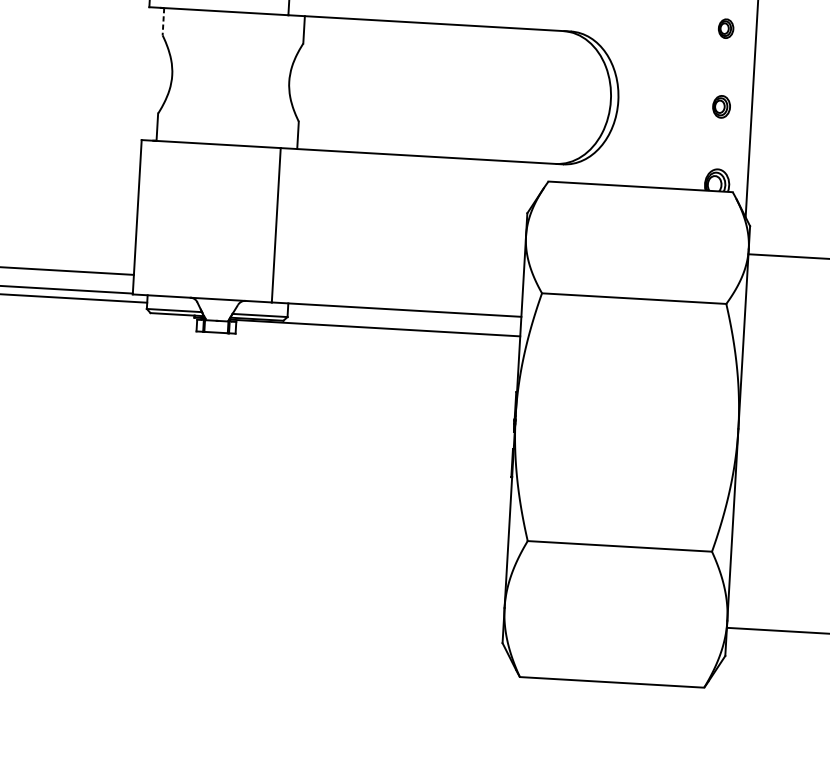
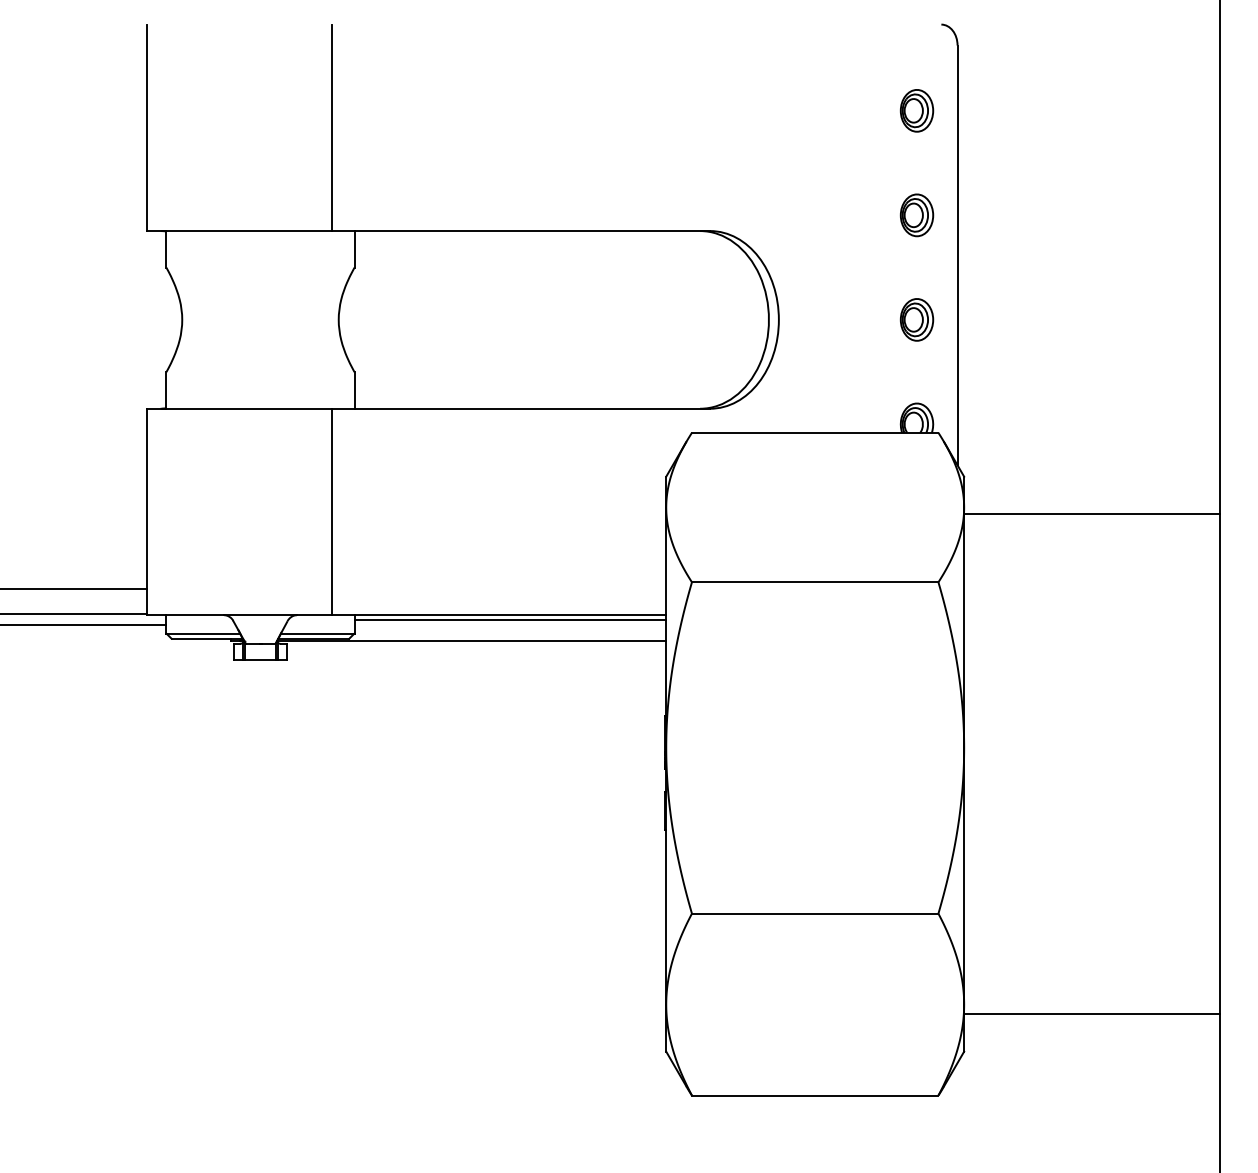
line: (163, 21) -> (166, 249), dashed -> solid
part: (725, 28) -> (916, 215), size x1.67
part: (721, 106) -> (916, 319), size x1.43
line: (404, 314) -> (510, 620), added

